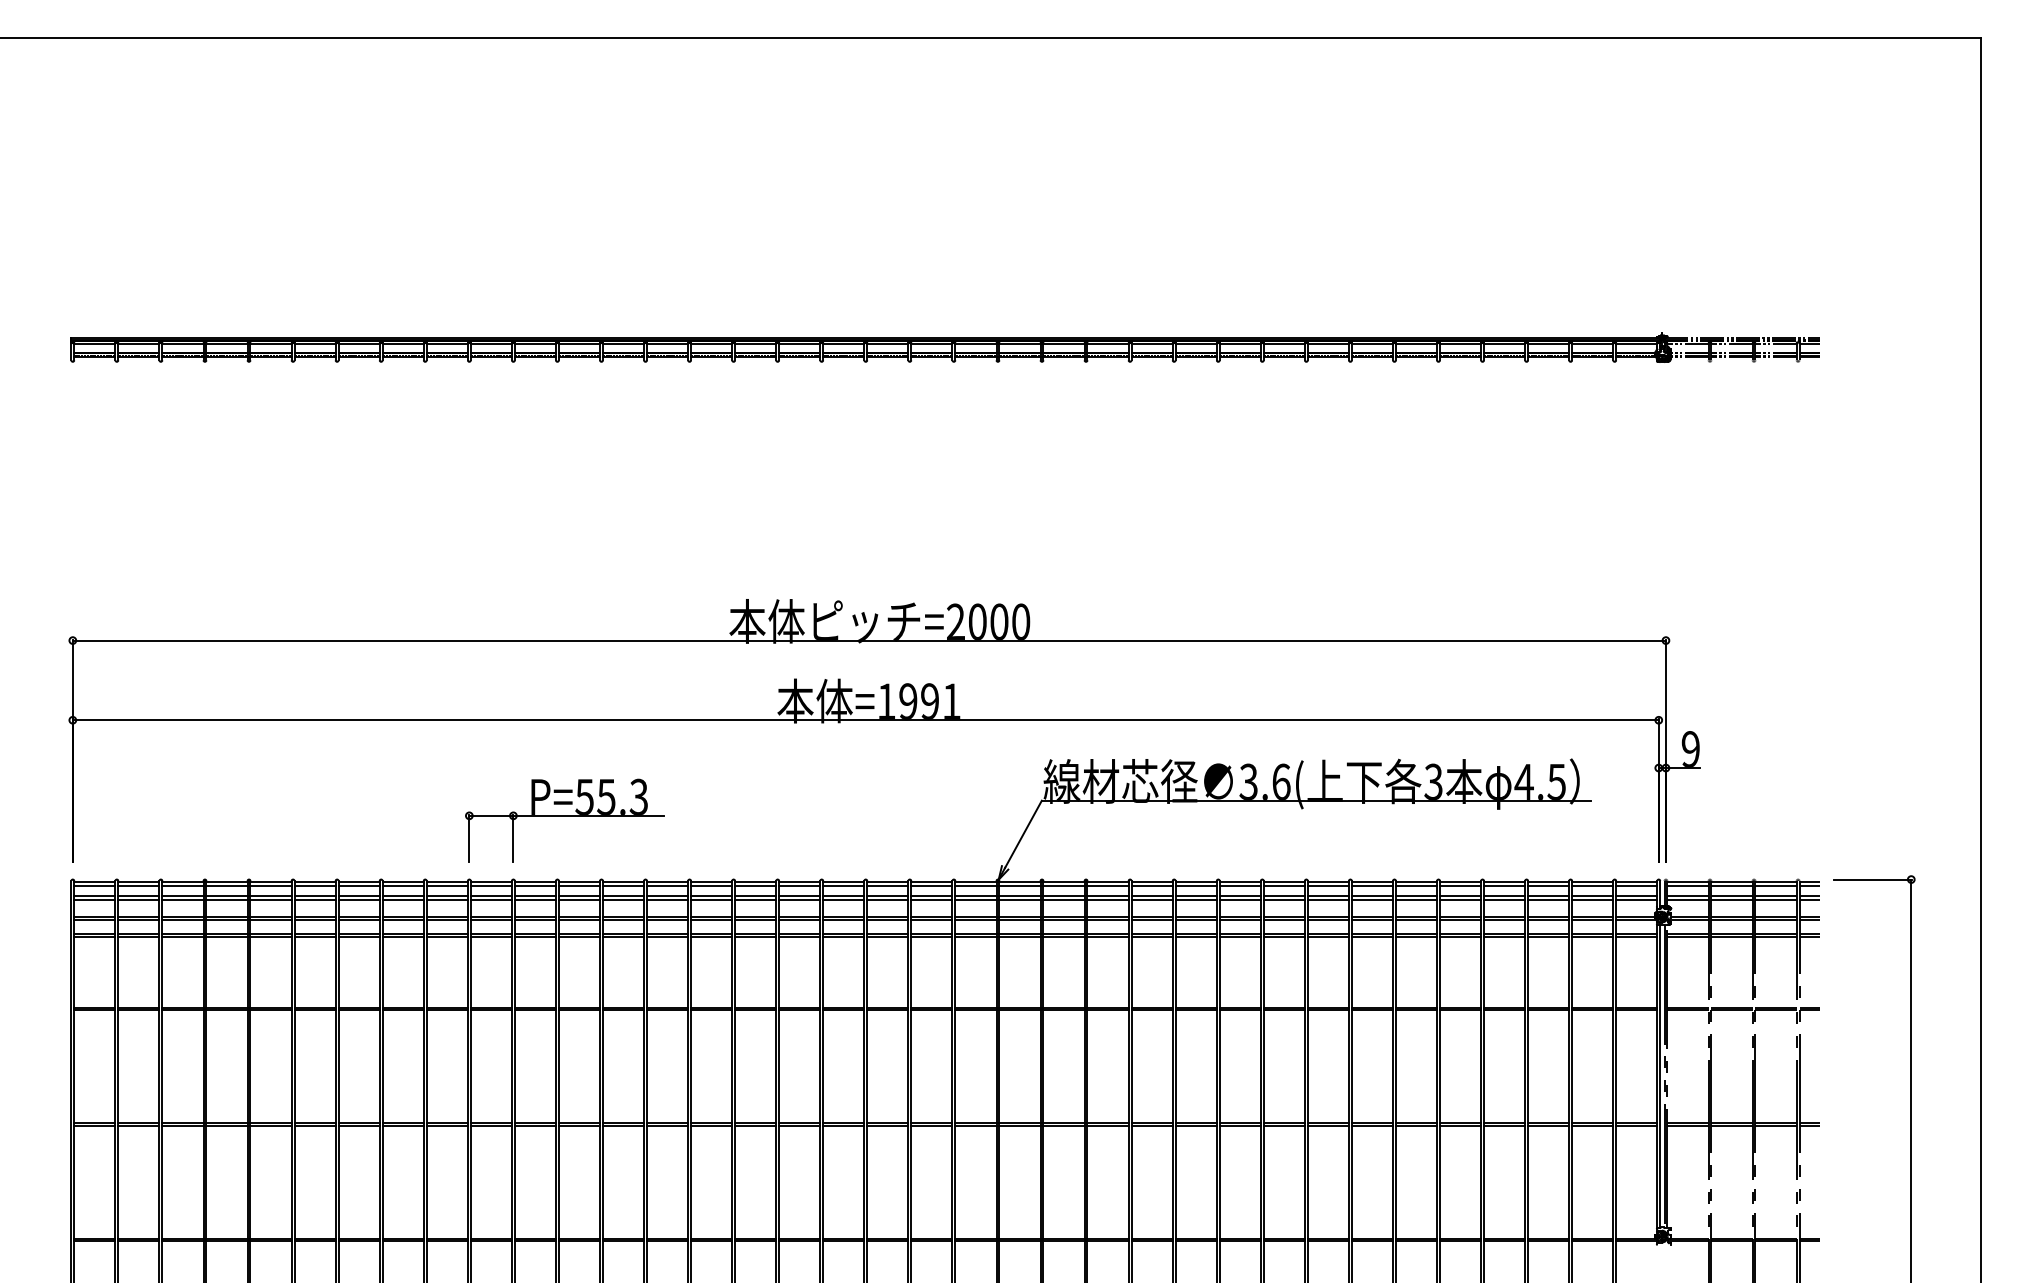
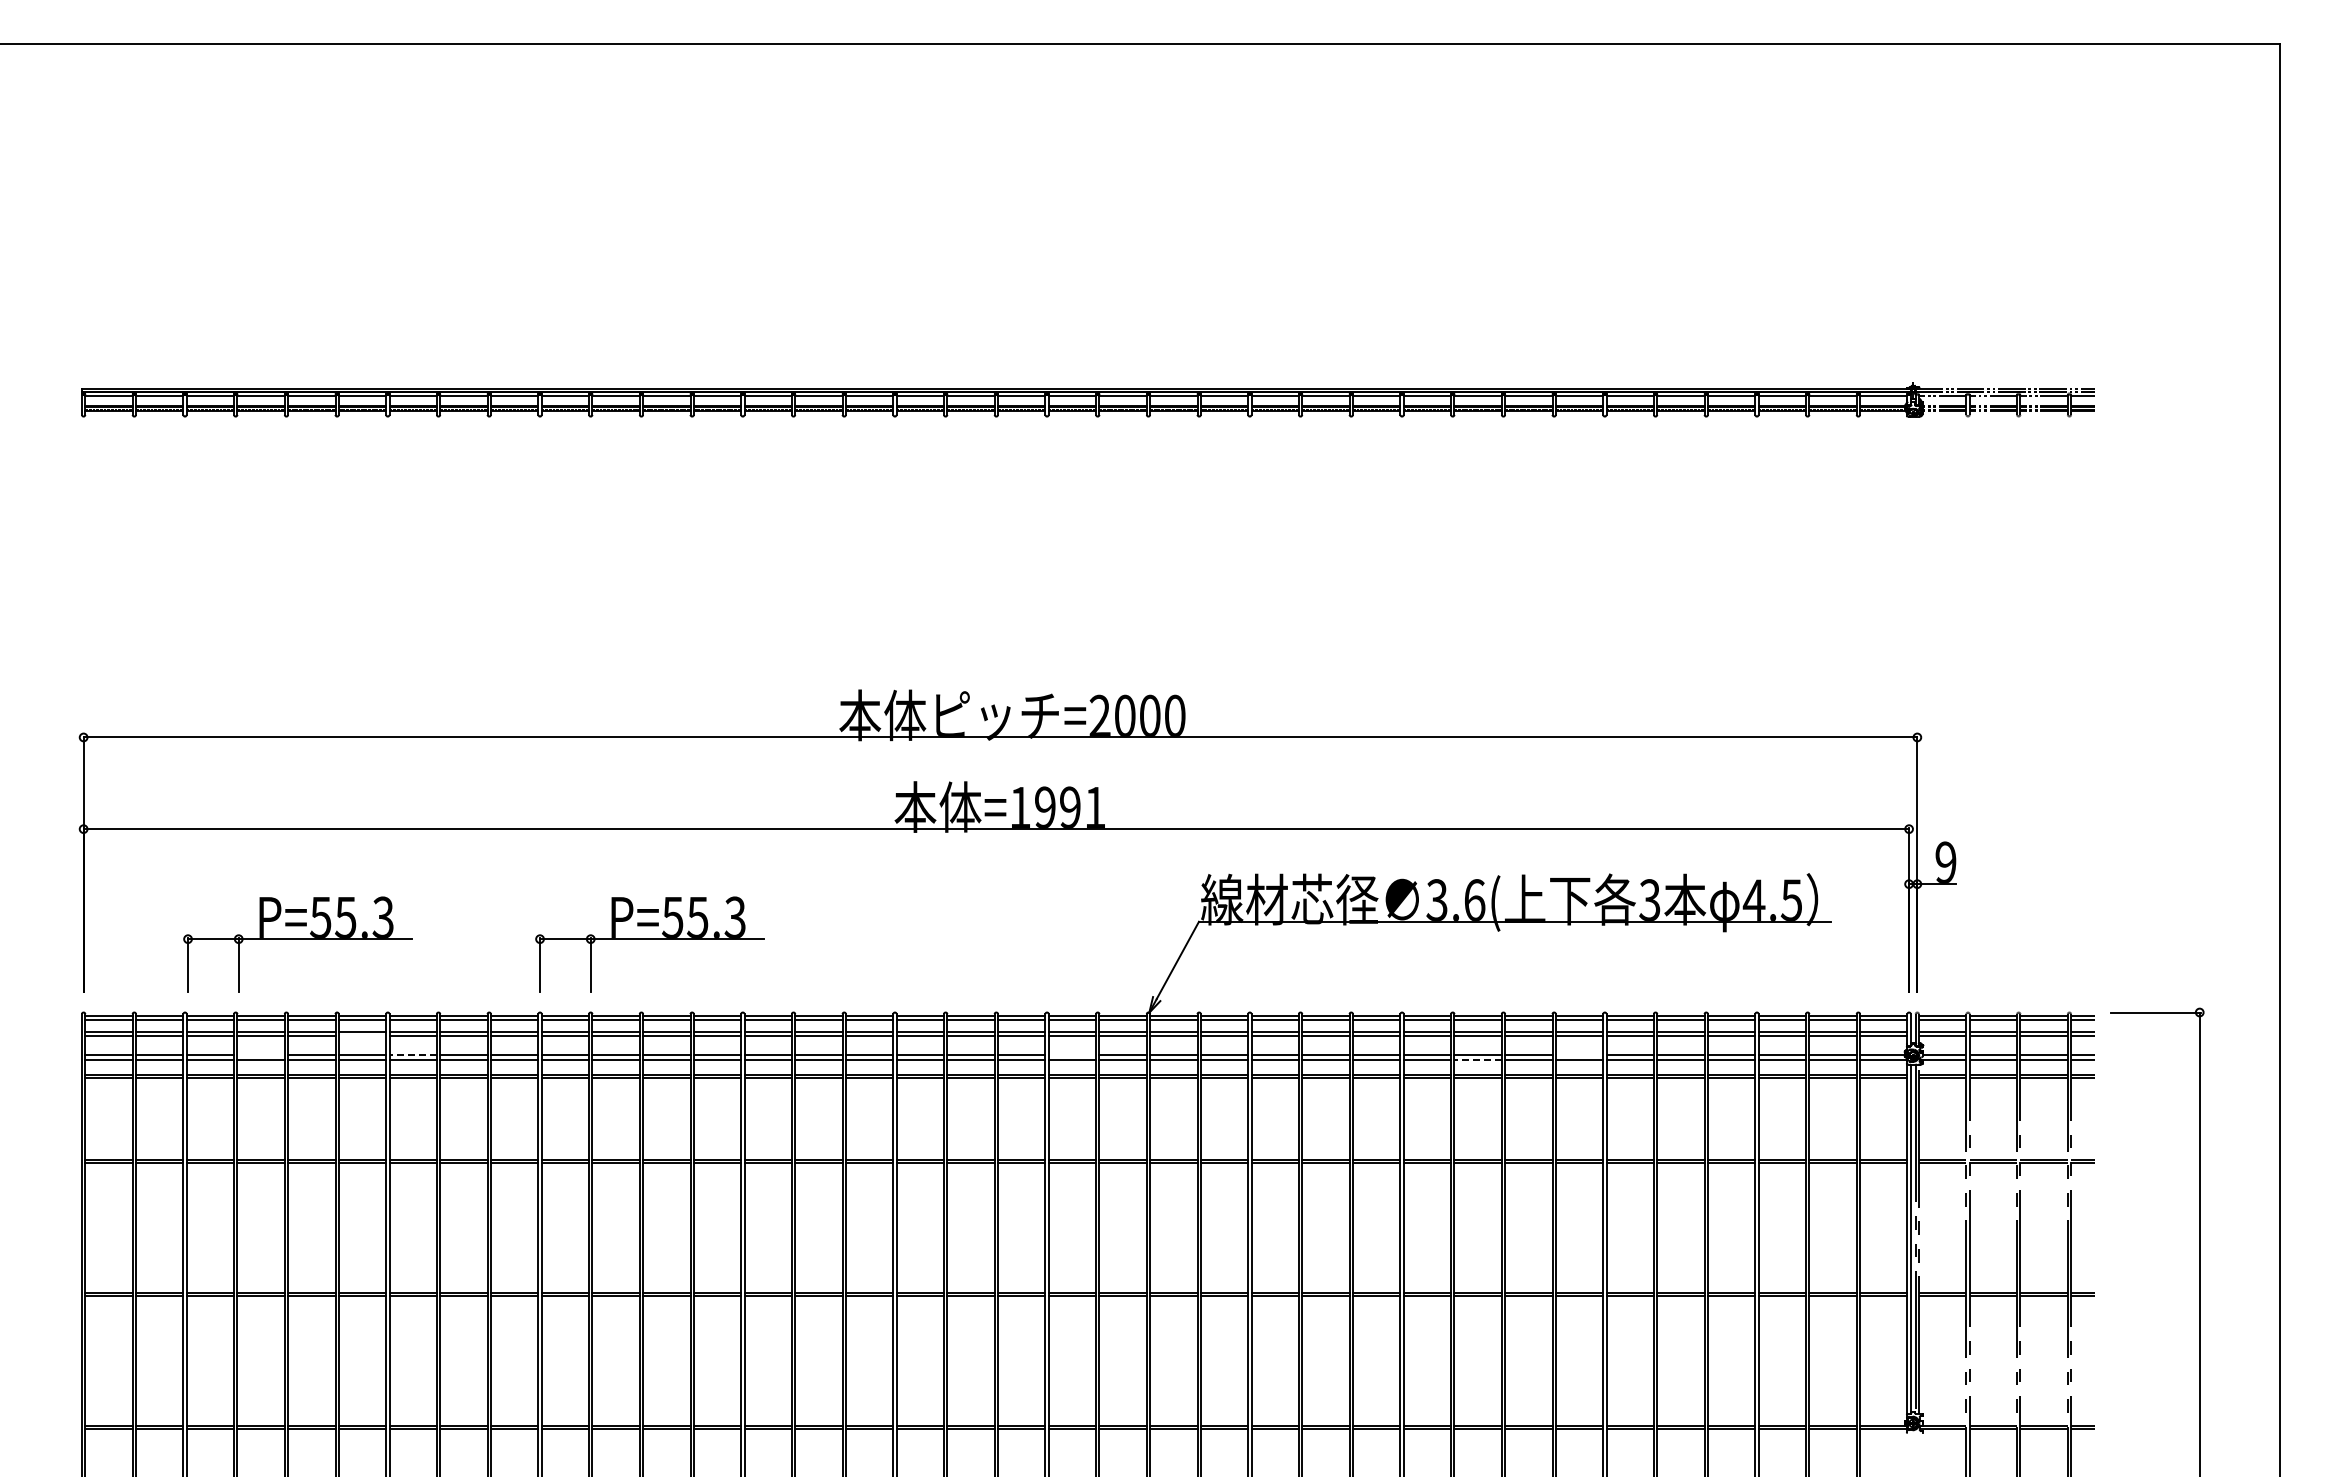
part: (258, 820) -> (297, 944), added
line: (315, 899) -> (362, 1035), removed
line: (226, 916) -> (260, 1055), removed
line: (359, 916) -> (413, 1055), solid -> dashed
line: (931, 916) -> (1072, 1055), removed
line: (1372, 916) -> (1579, 1055), removed
line: (1284, 920) -> (1478, 1059), solid -> dashed

